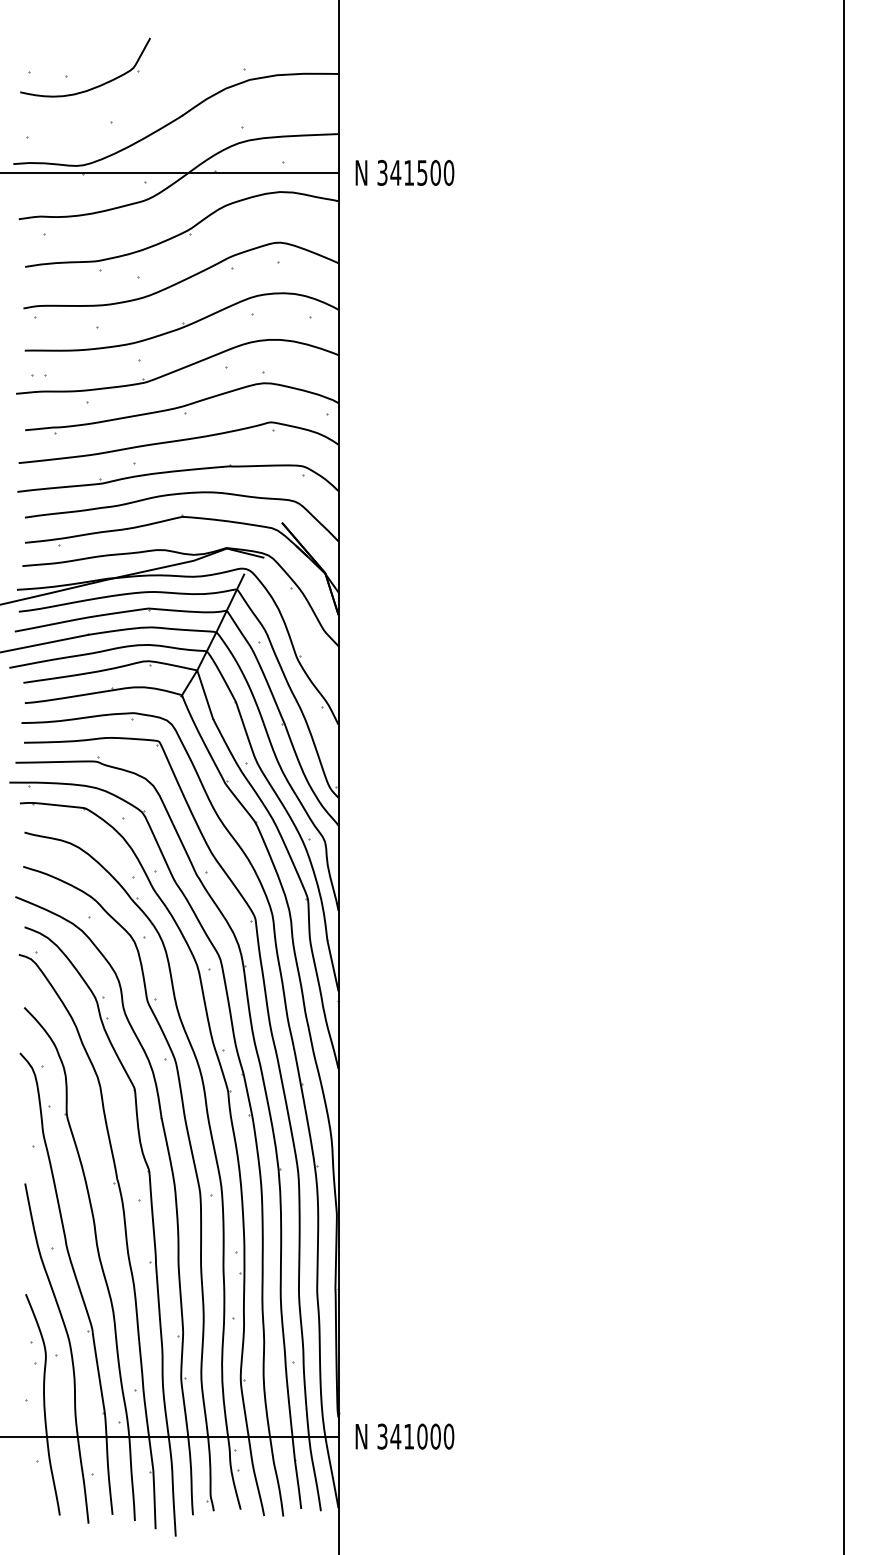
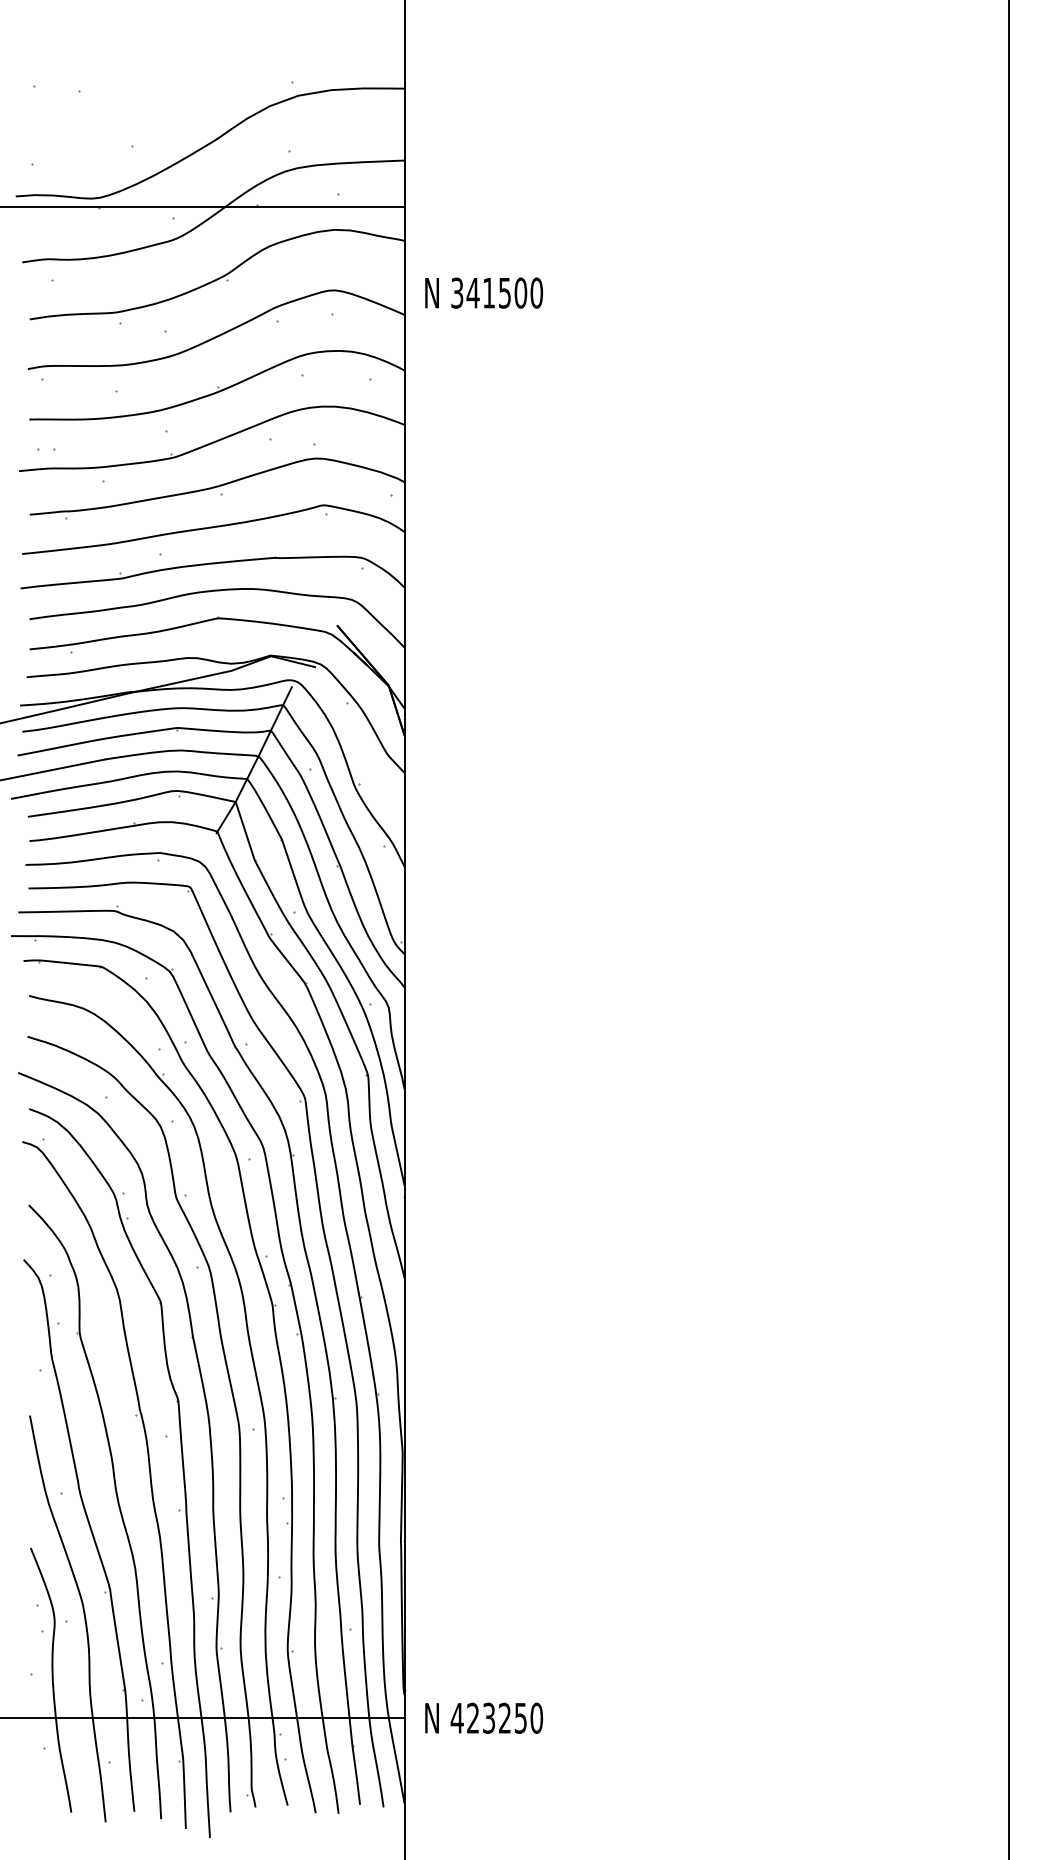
part: (92, 87) -> (110, 104), removed
text: (404, 172) -> (483, 292), moved
text: (408, 1436) -> (488, 1718), 341000 -> 423250

